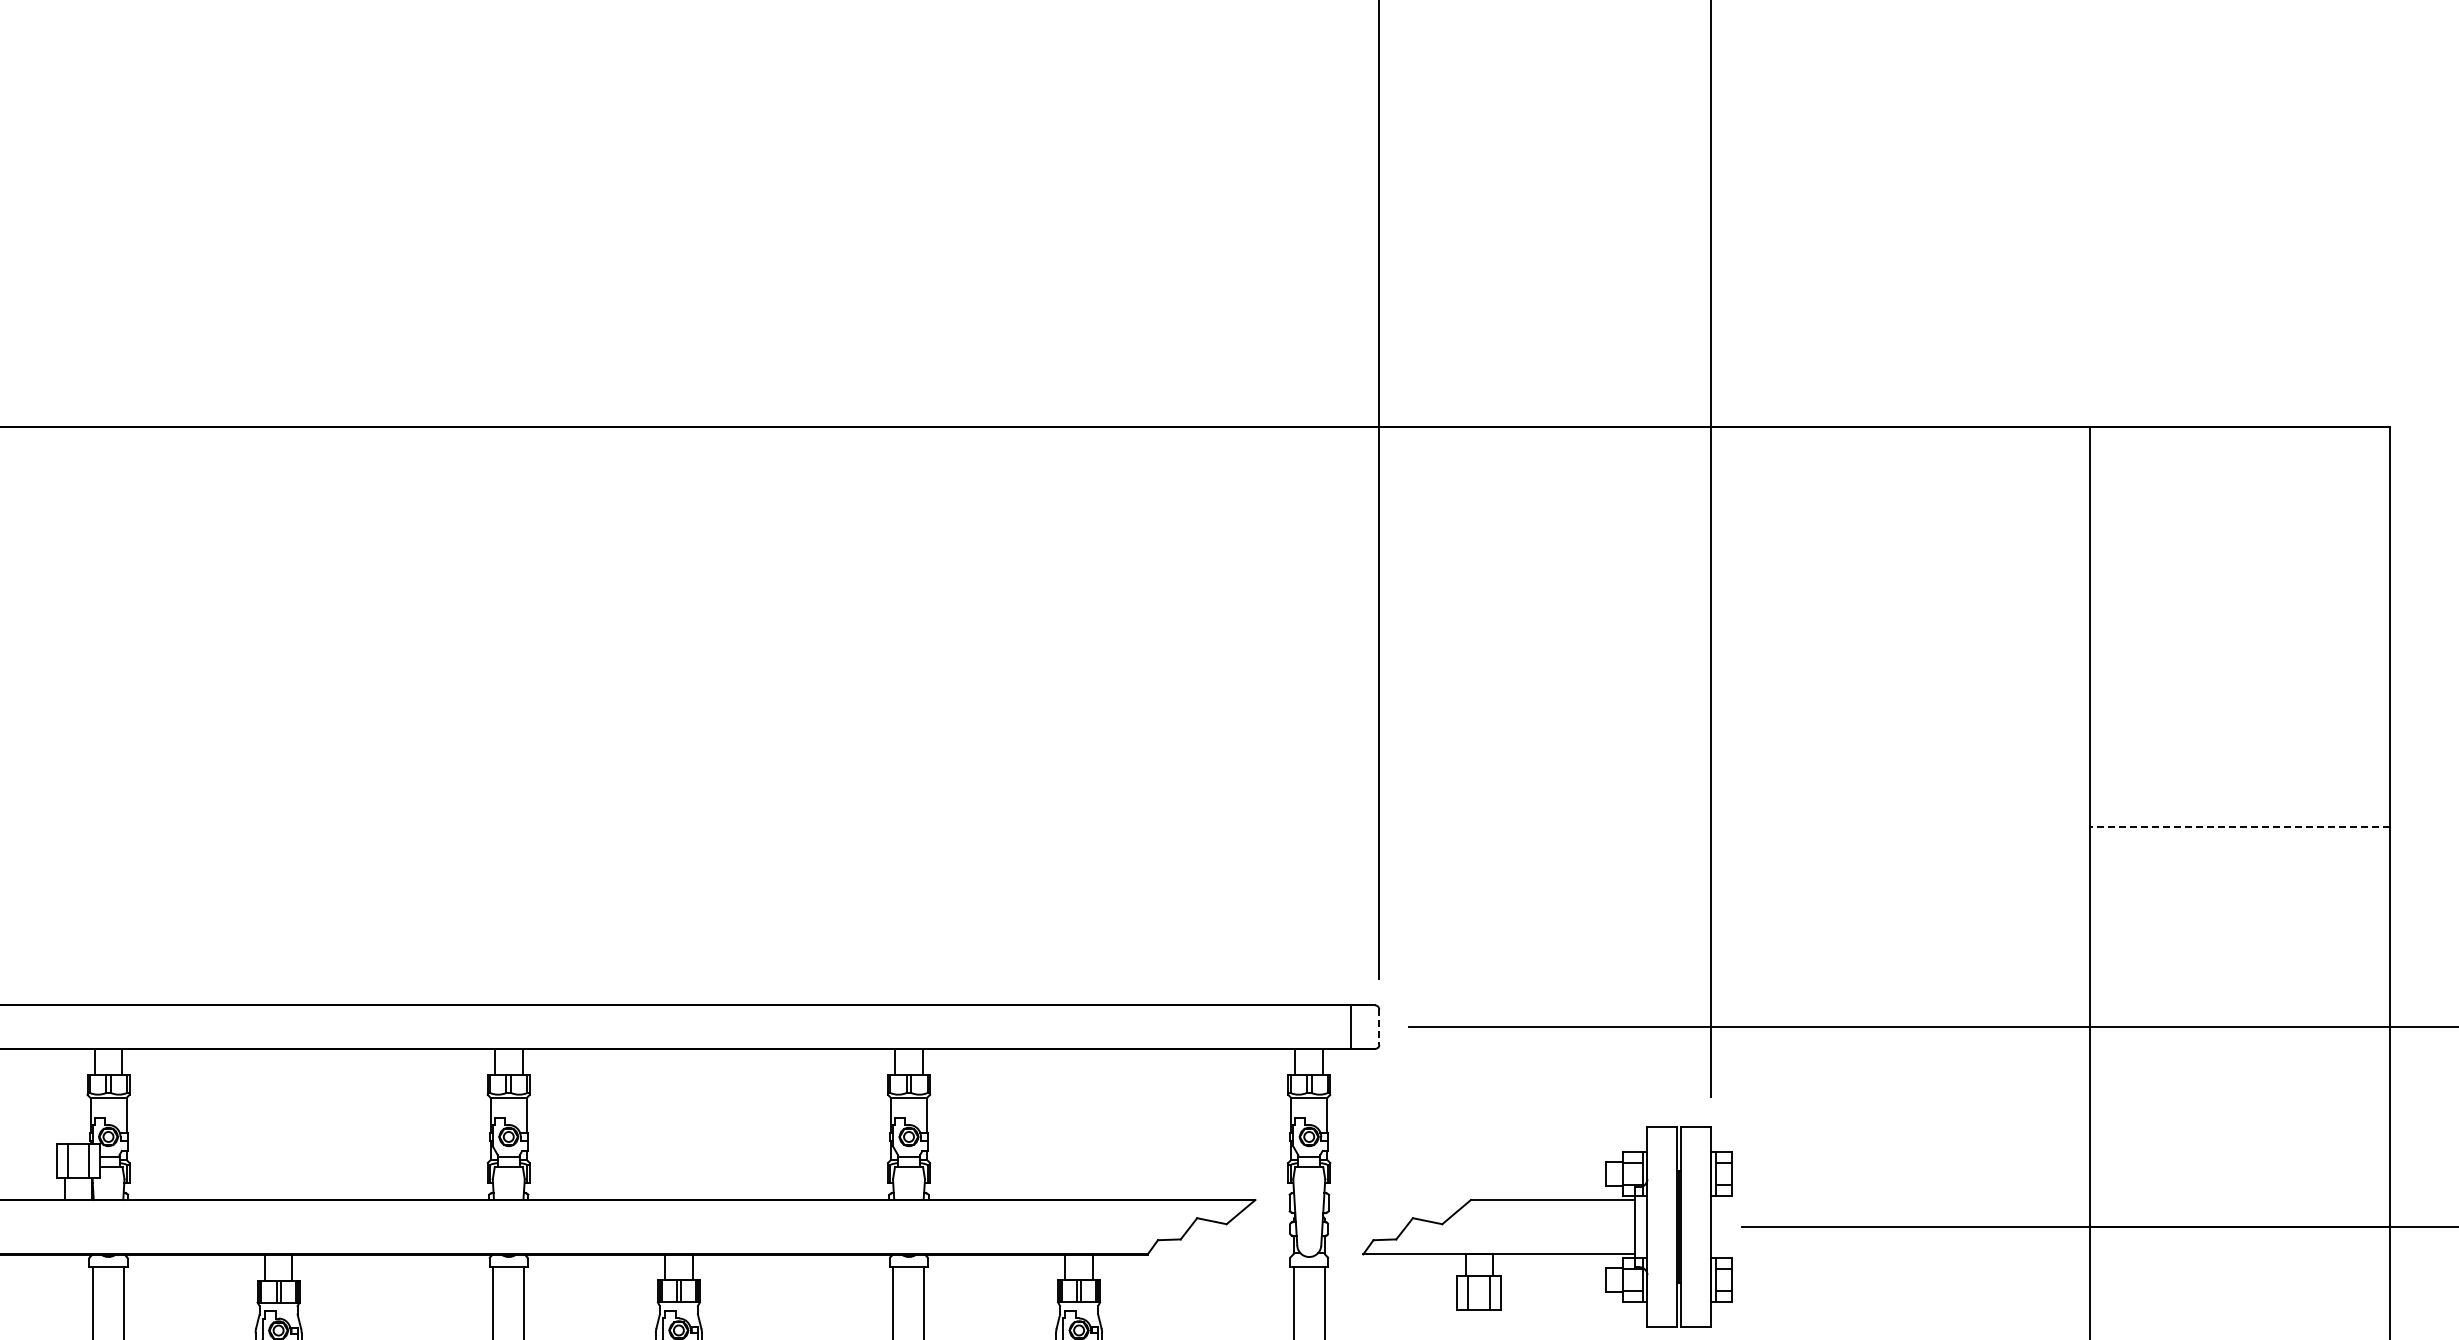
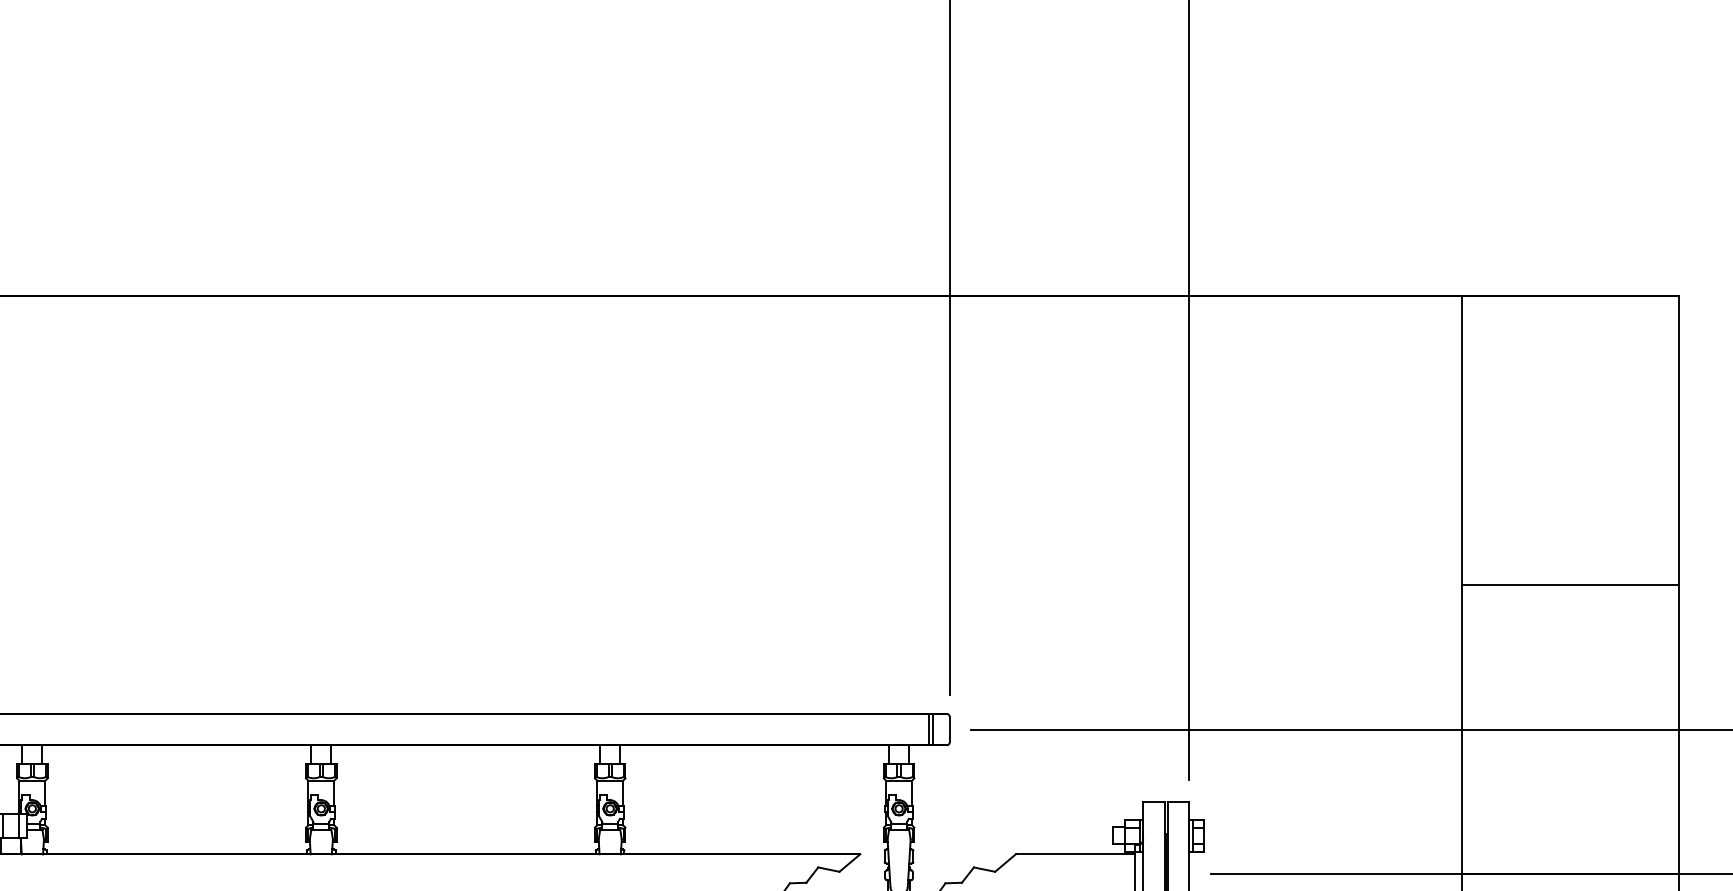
line: (2239, 826) -> (1570, 584), dashed -> solid
line: (1355, 1026) -> (932, 729), added
line: (1379, 1027) -> (949, 729), dashed -> solid

